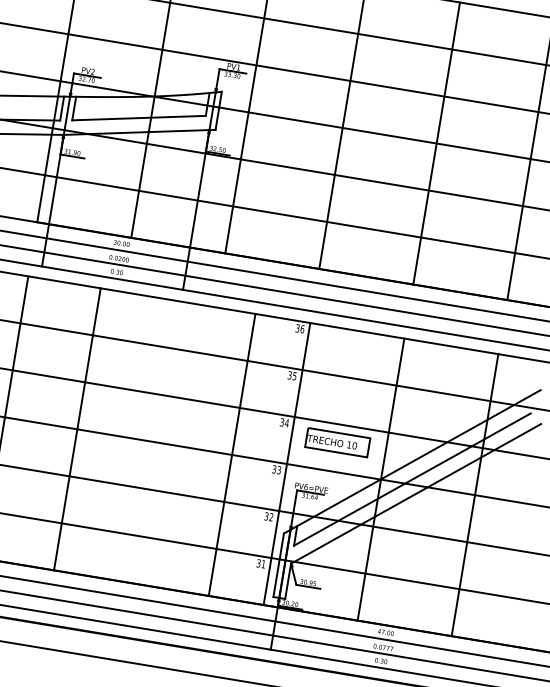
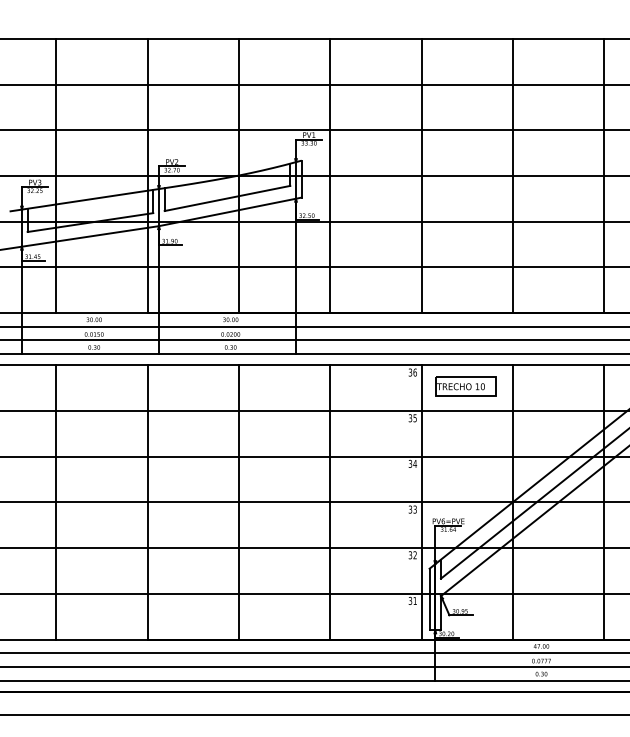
line: (76, 429) -> (238, 502), moved
part: (336, 442) -> (465, 386), moved
line: (232, 455) -> (330, 502), moved

